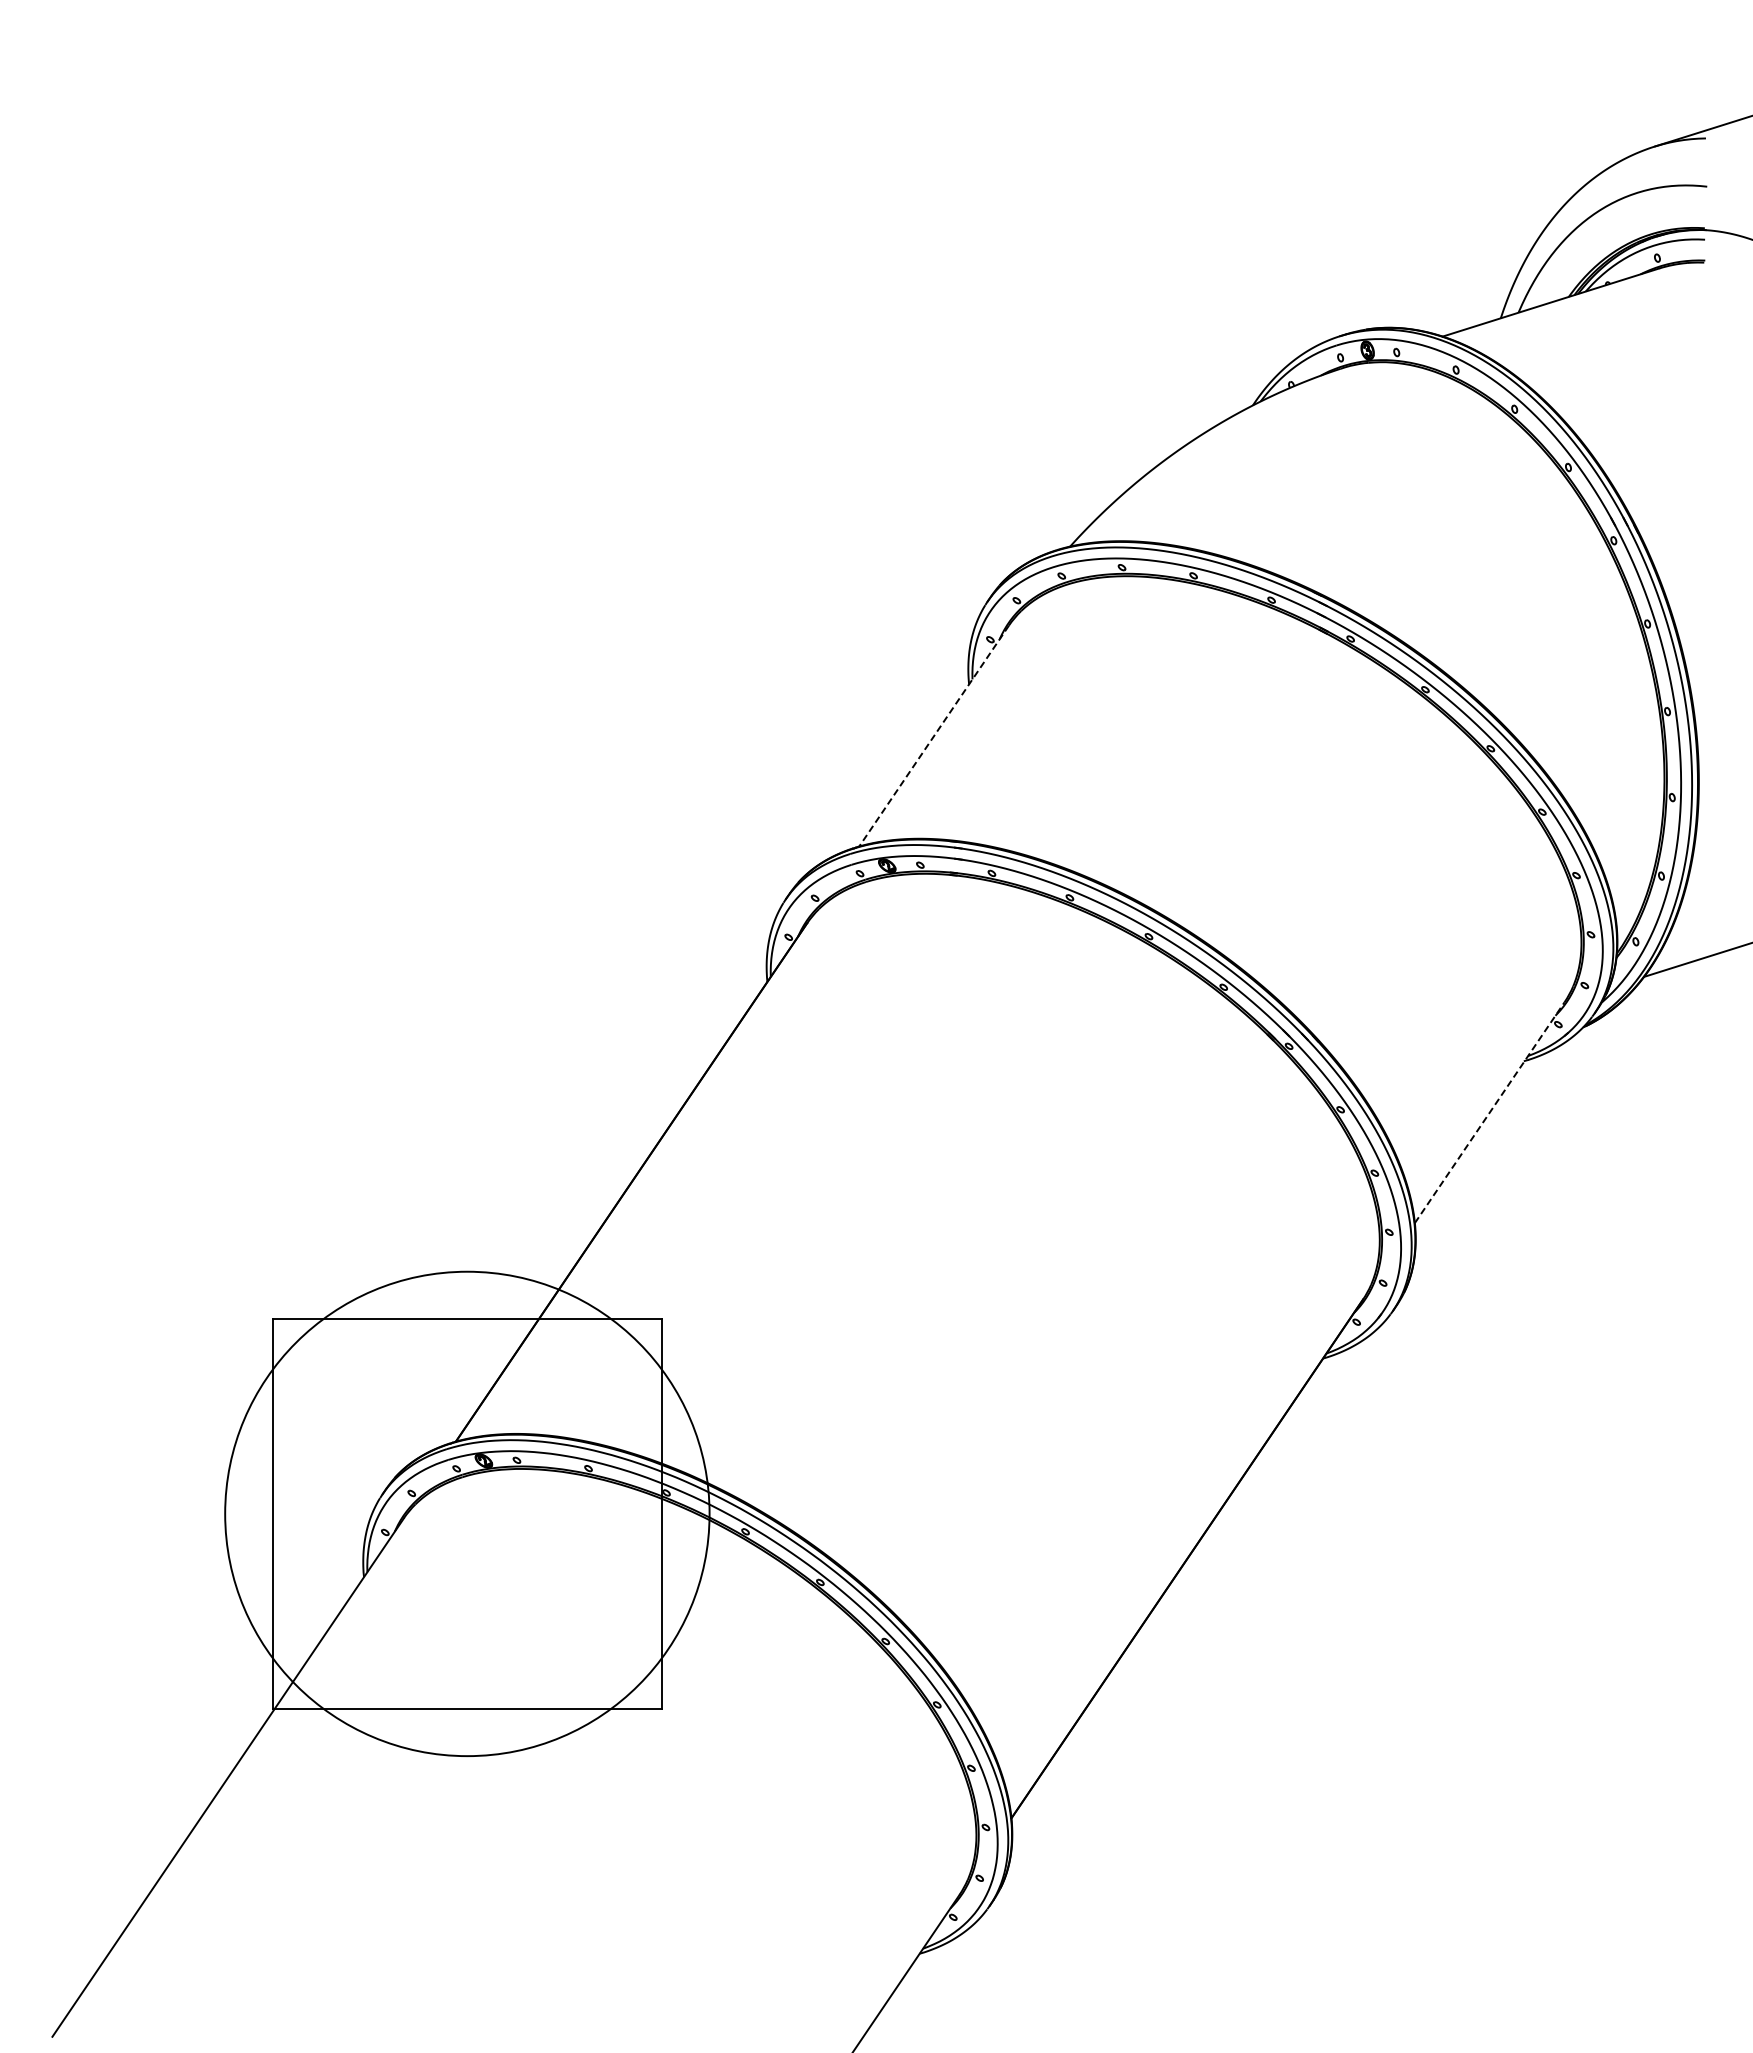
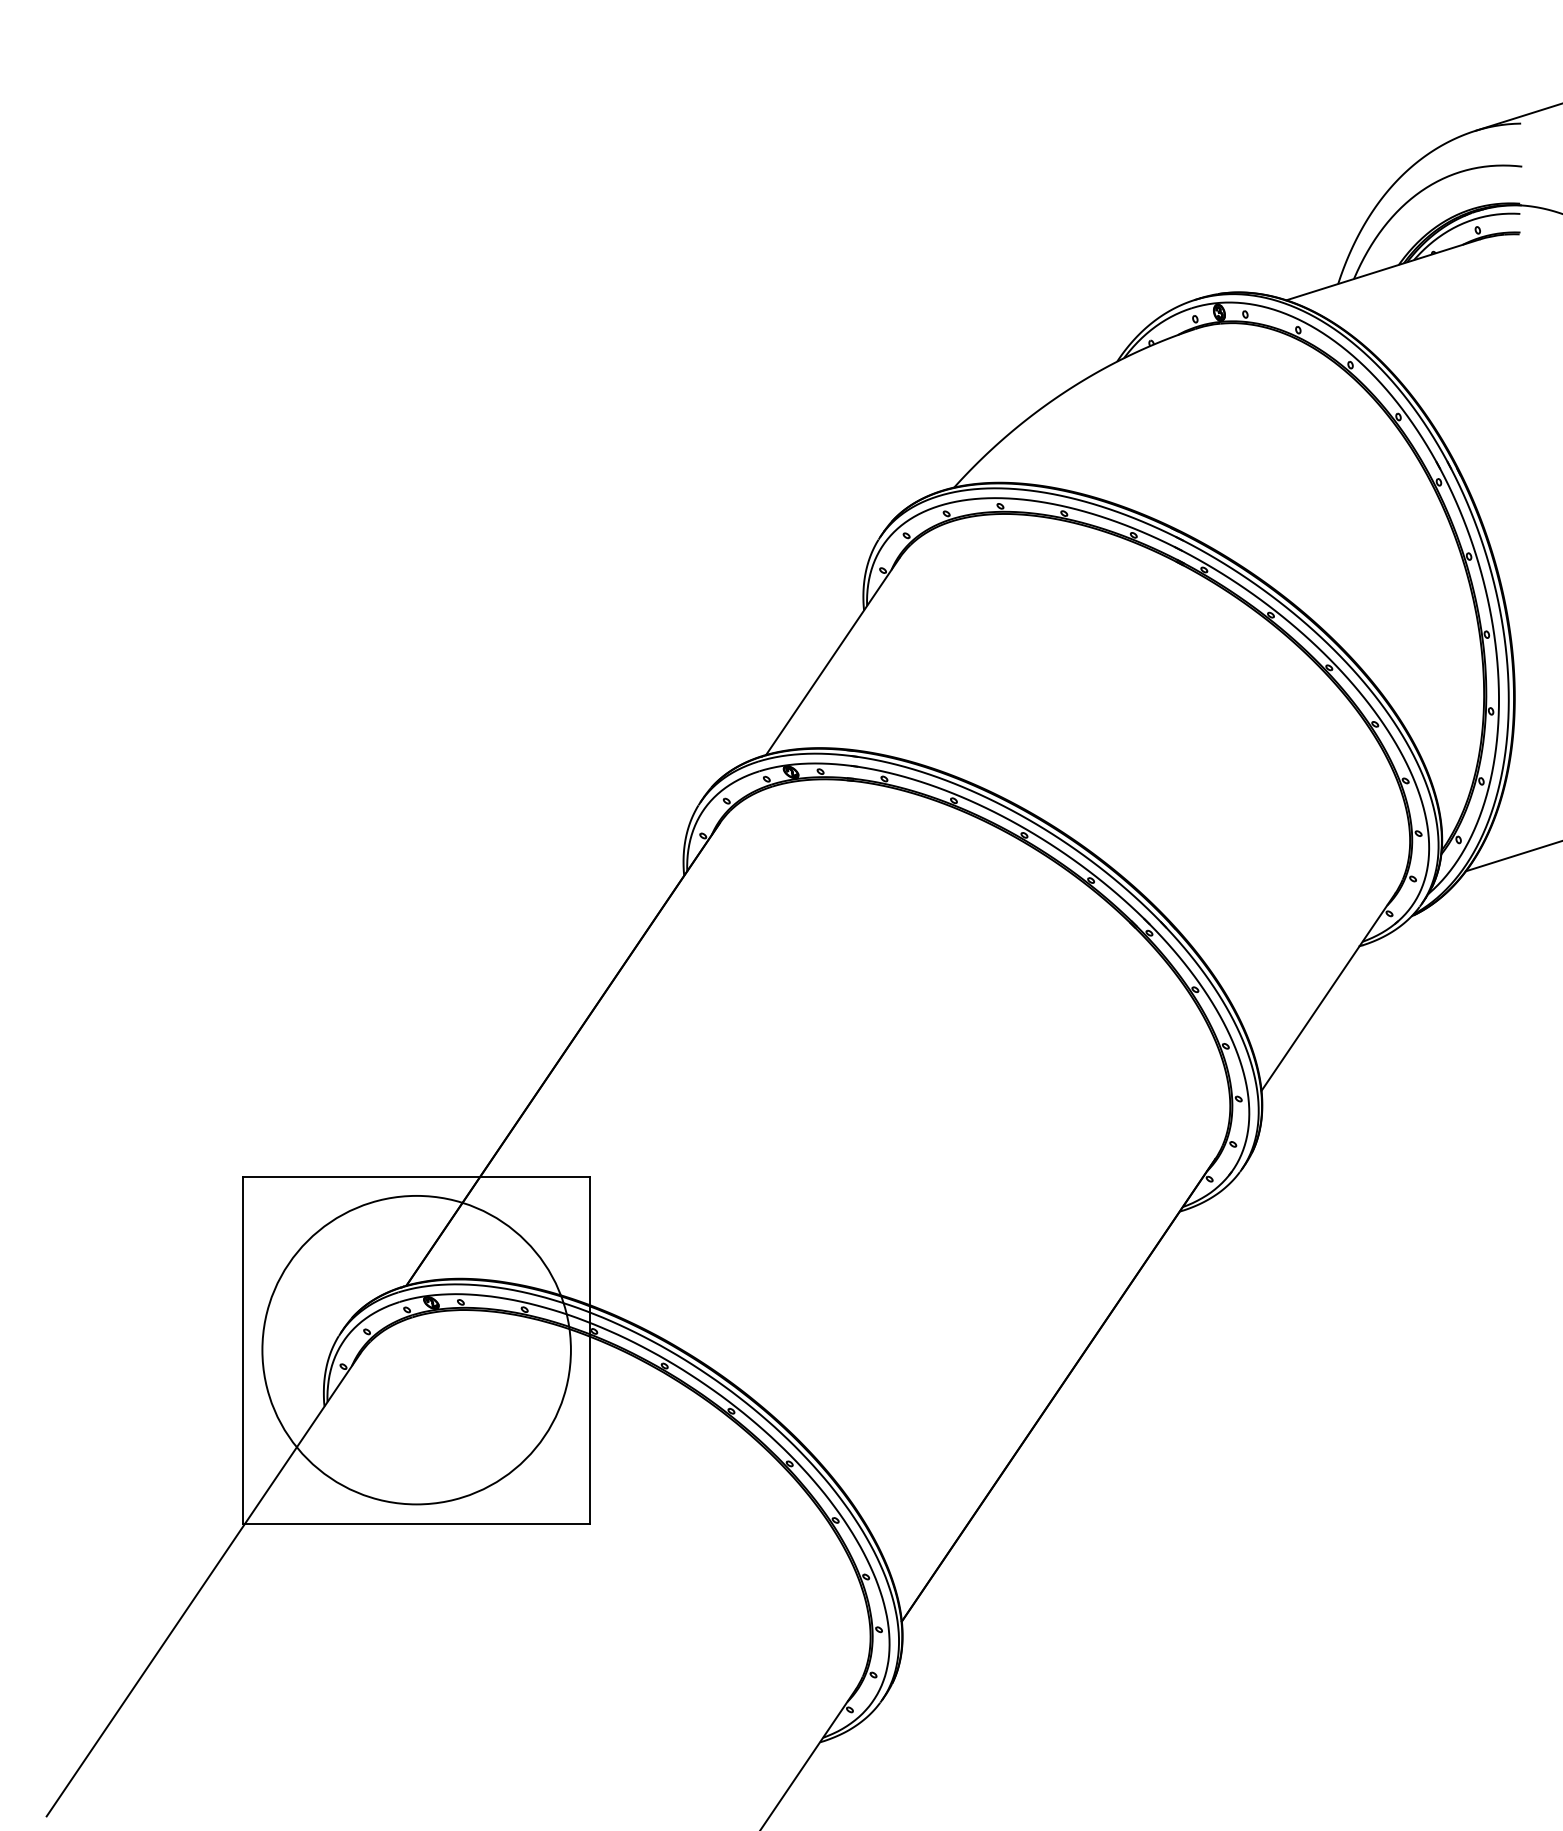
line: (933, 736) -> (832, 656), dashed -> solid
line: (1490, 1112) -> (1329, 992), dashed -> solid
circle: (467, 1513) -> (416, 1349), size x0.71

